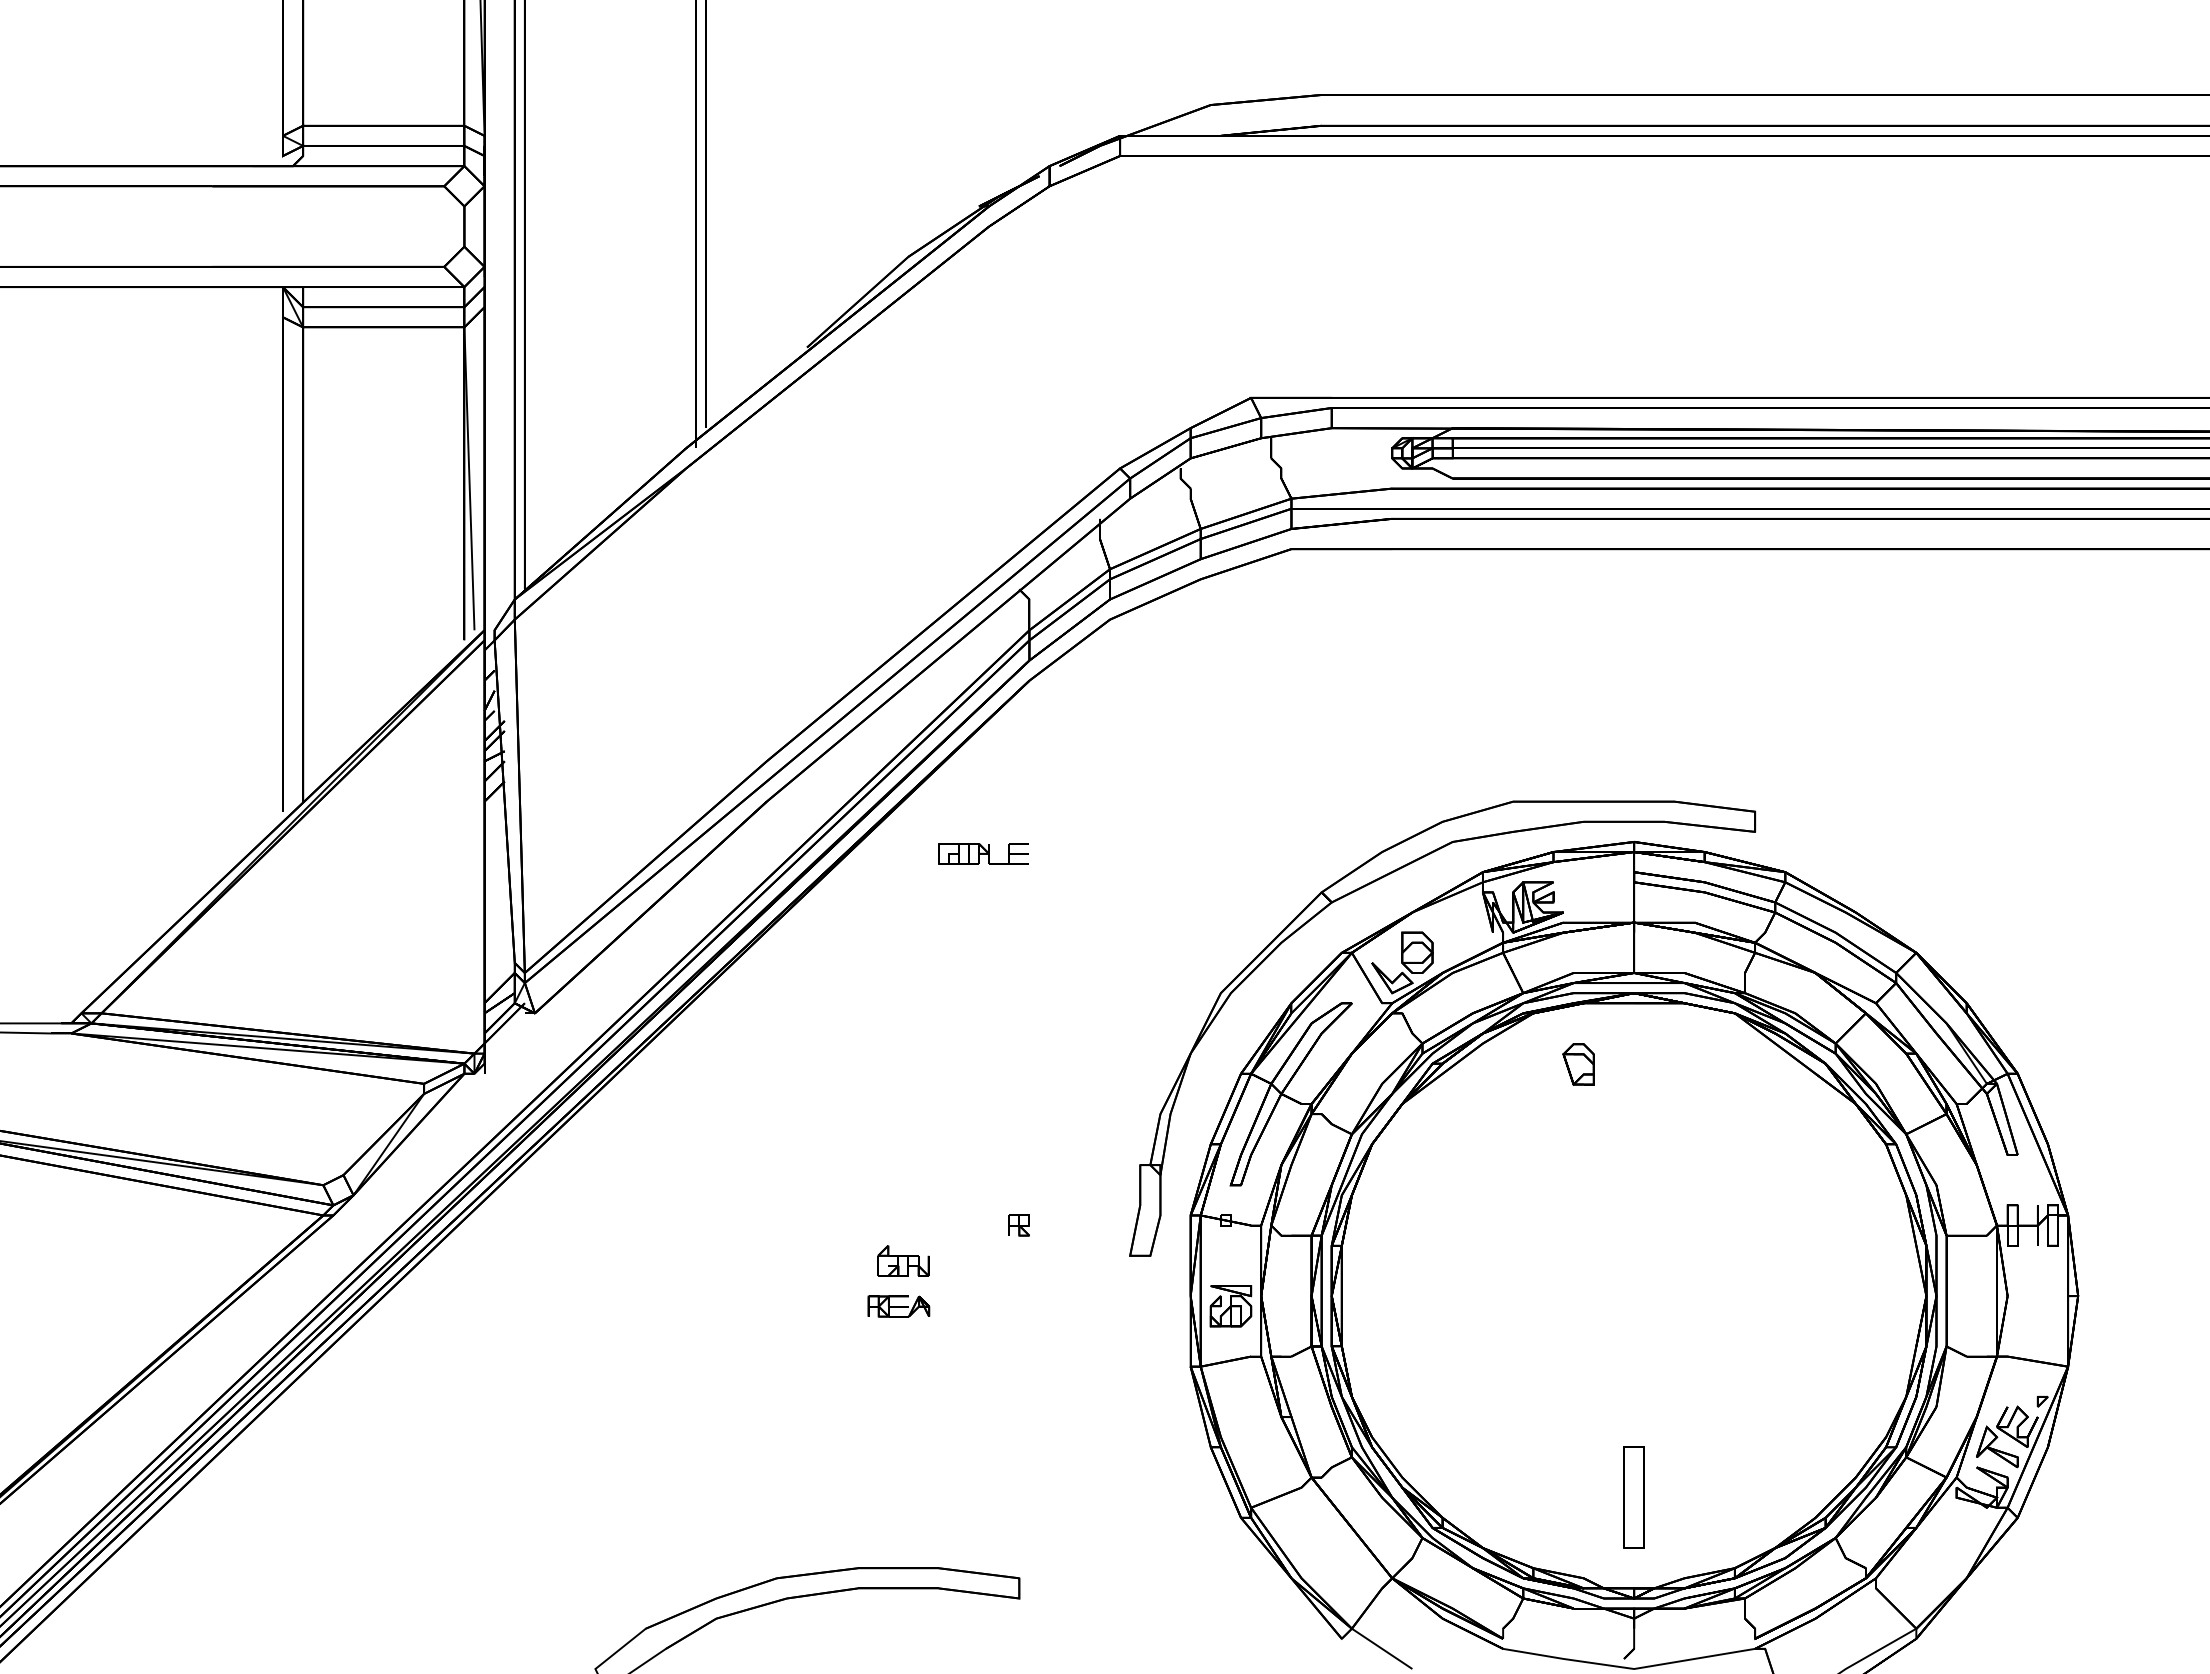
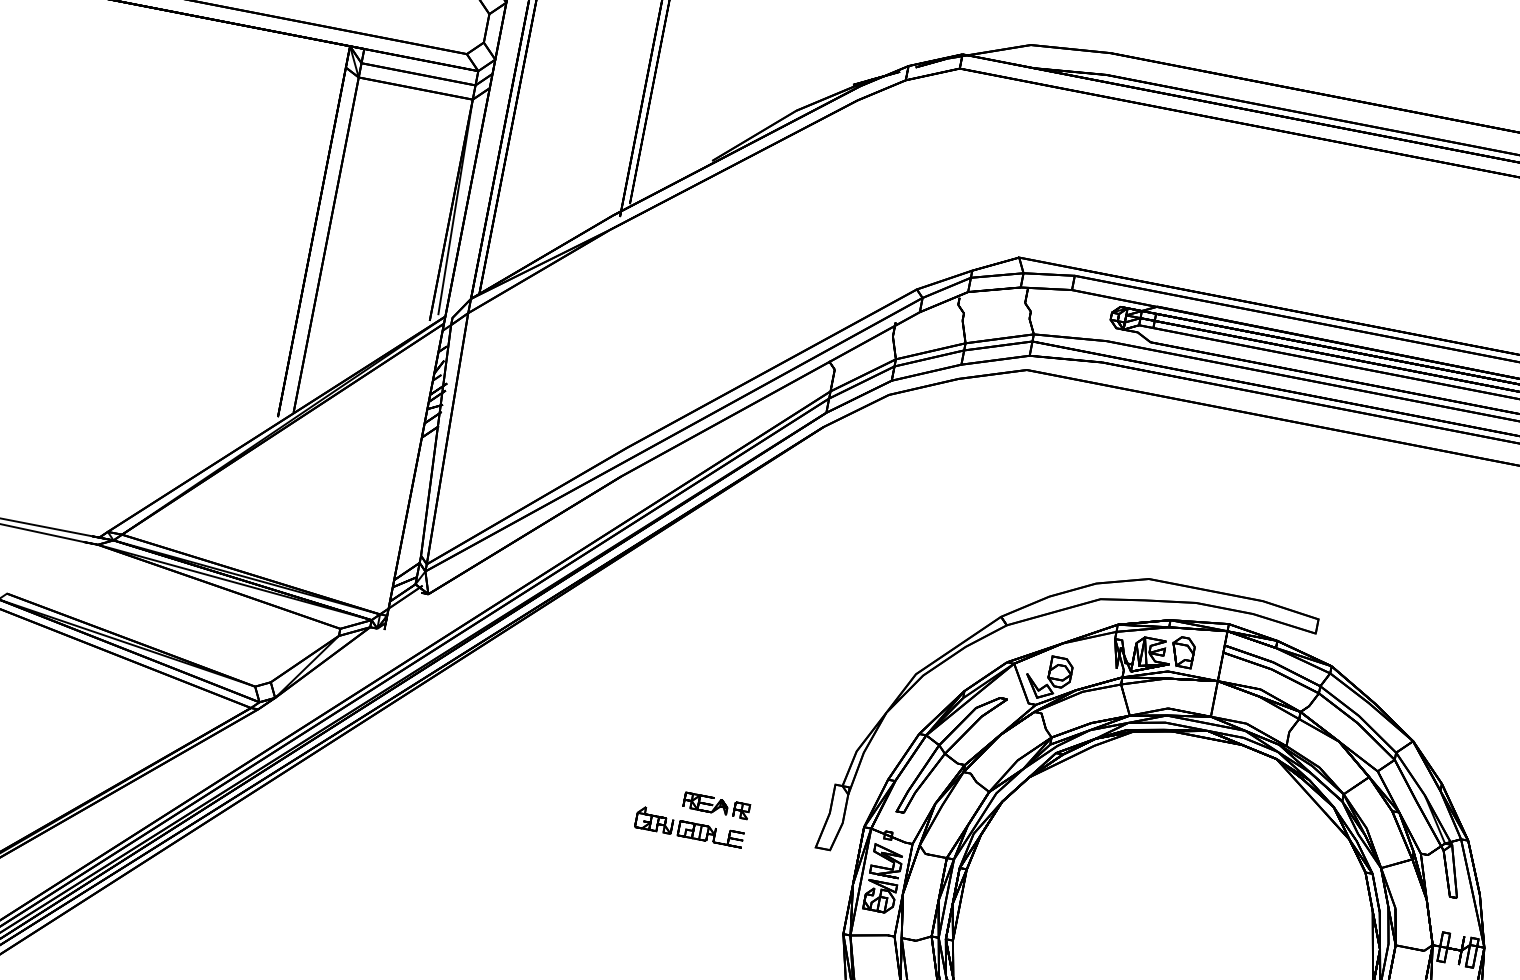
part: (983, 853) -> (710, 834), moved
part: (1578, 1064) -> (1182, 652), moved
part: (1230, 1255) -> (886, 860), added
part: (898, 1306) -> (705, 803), moved

